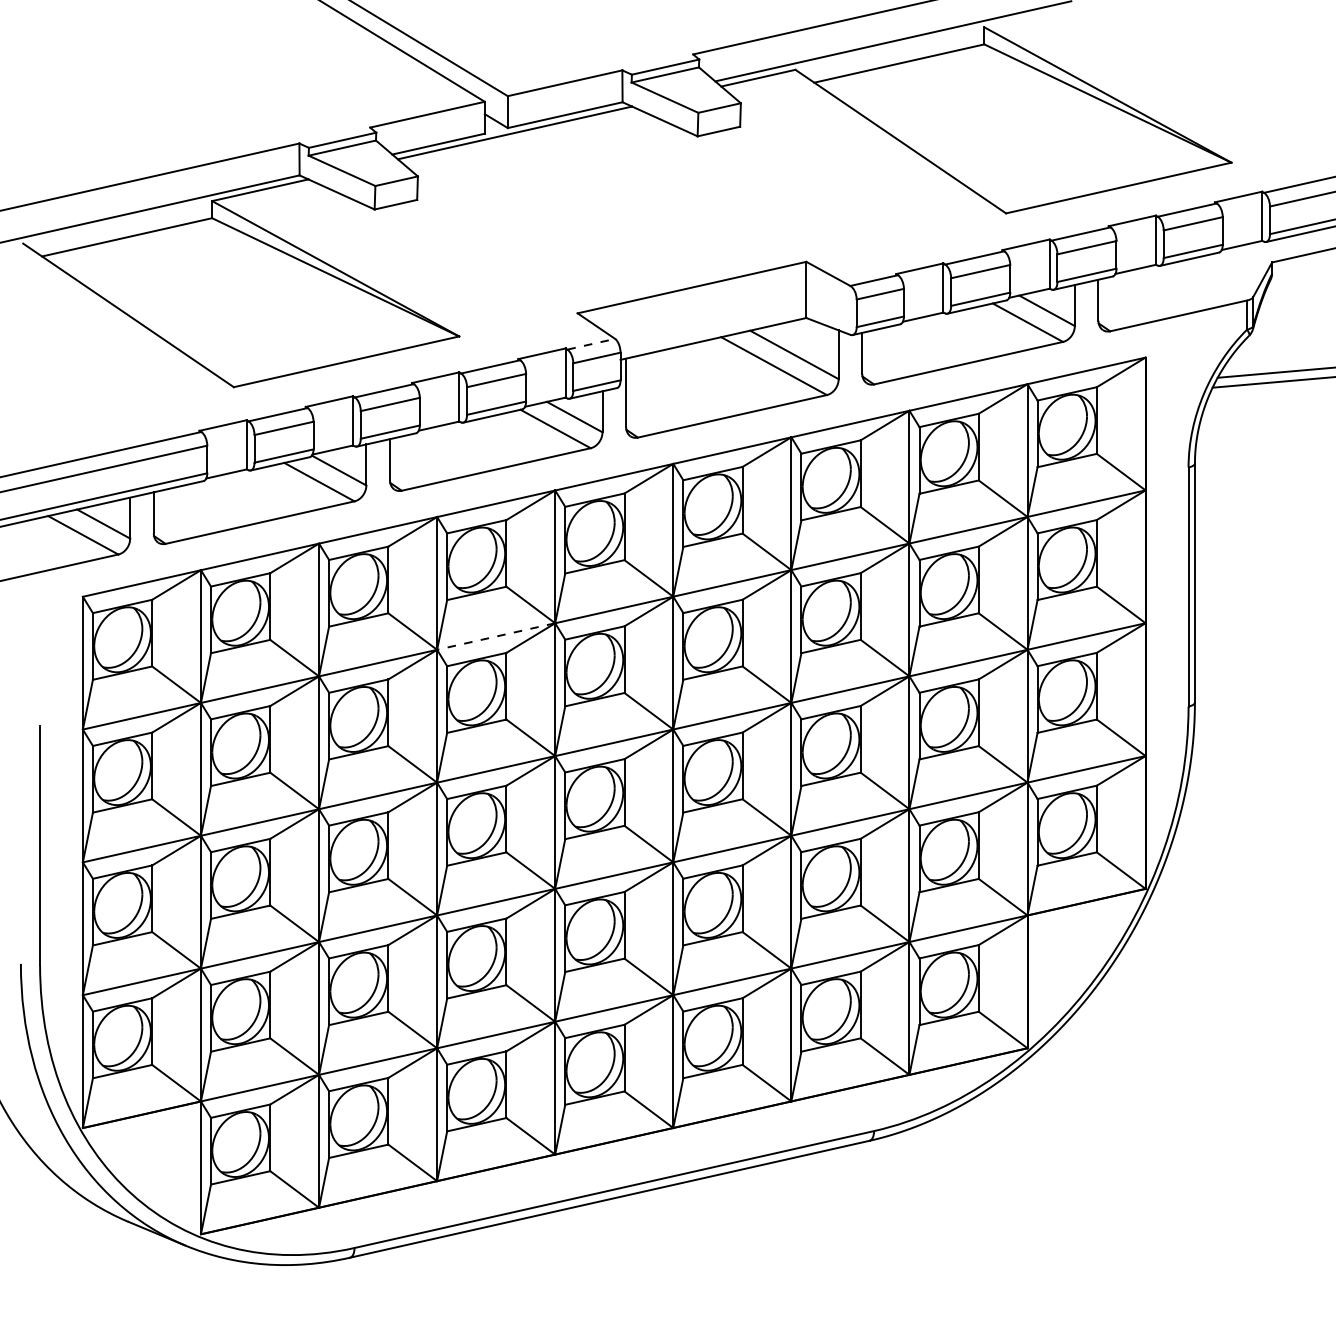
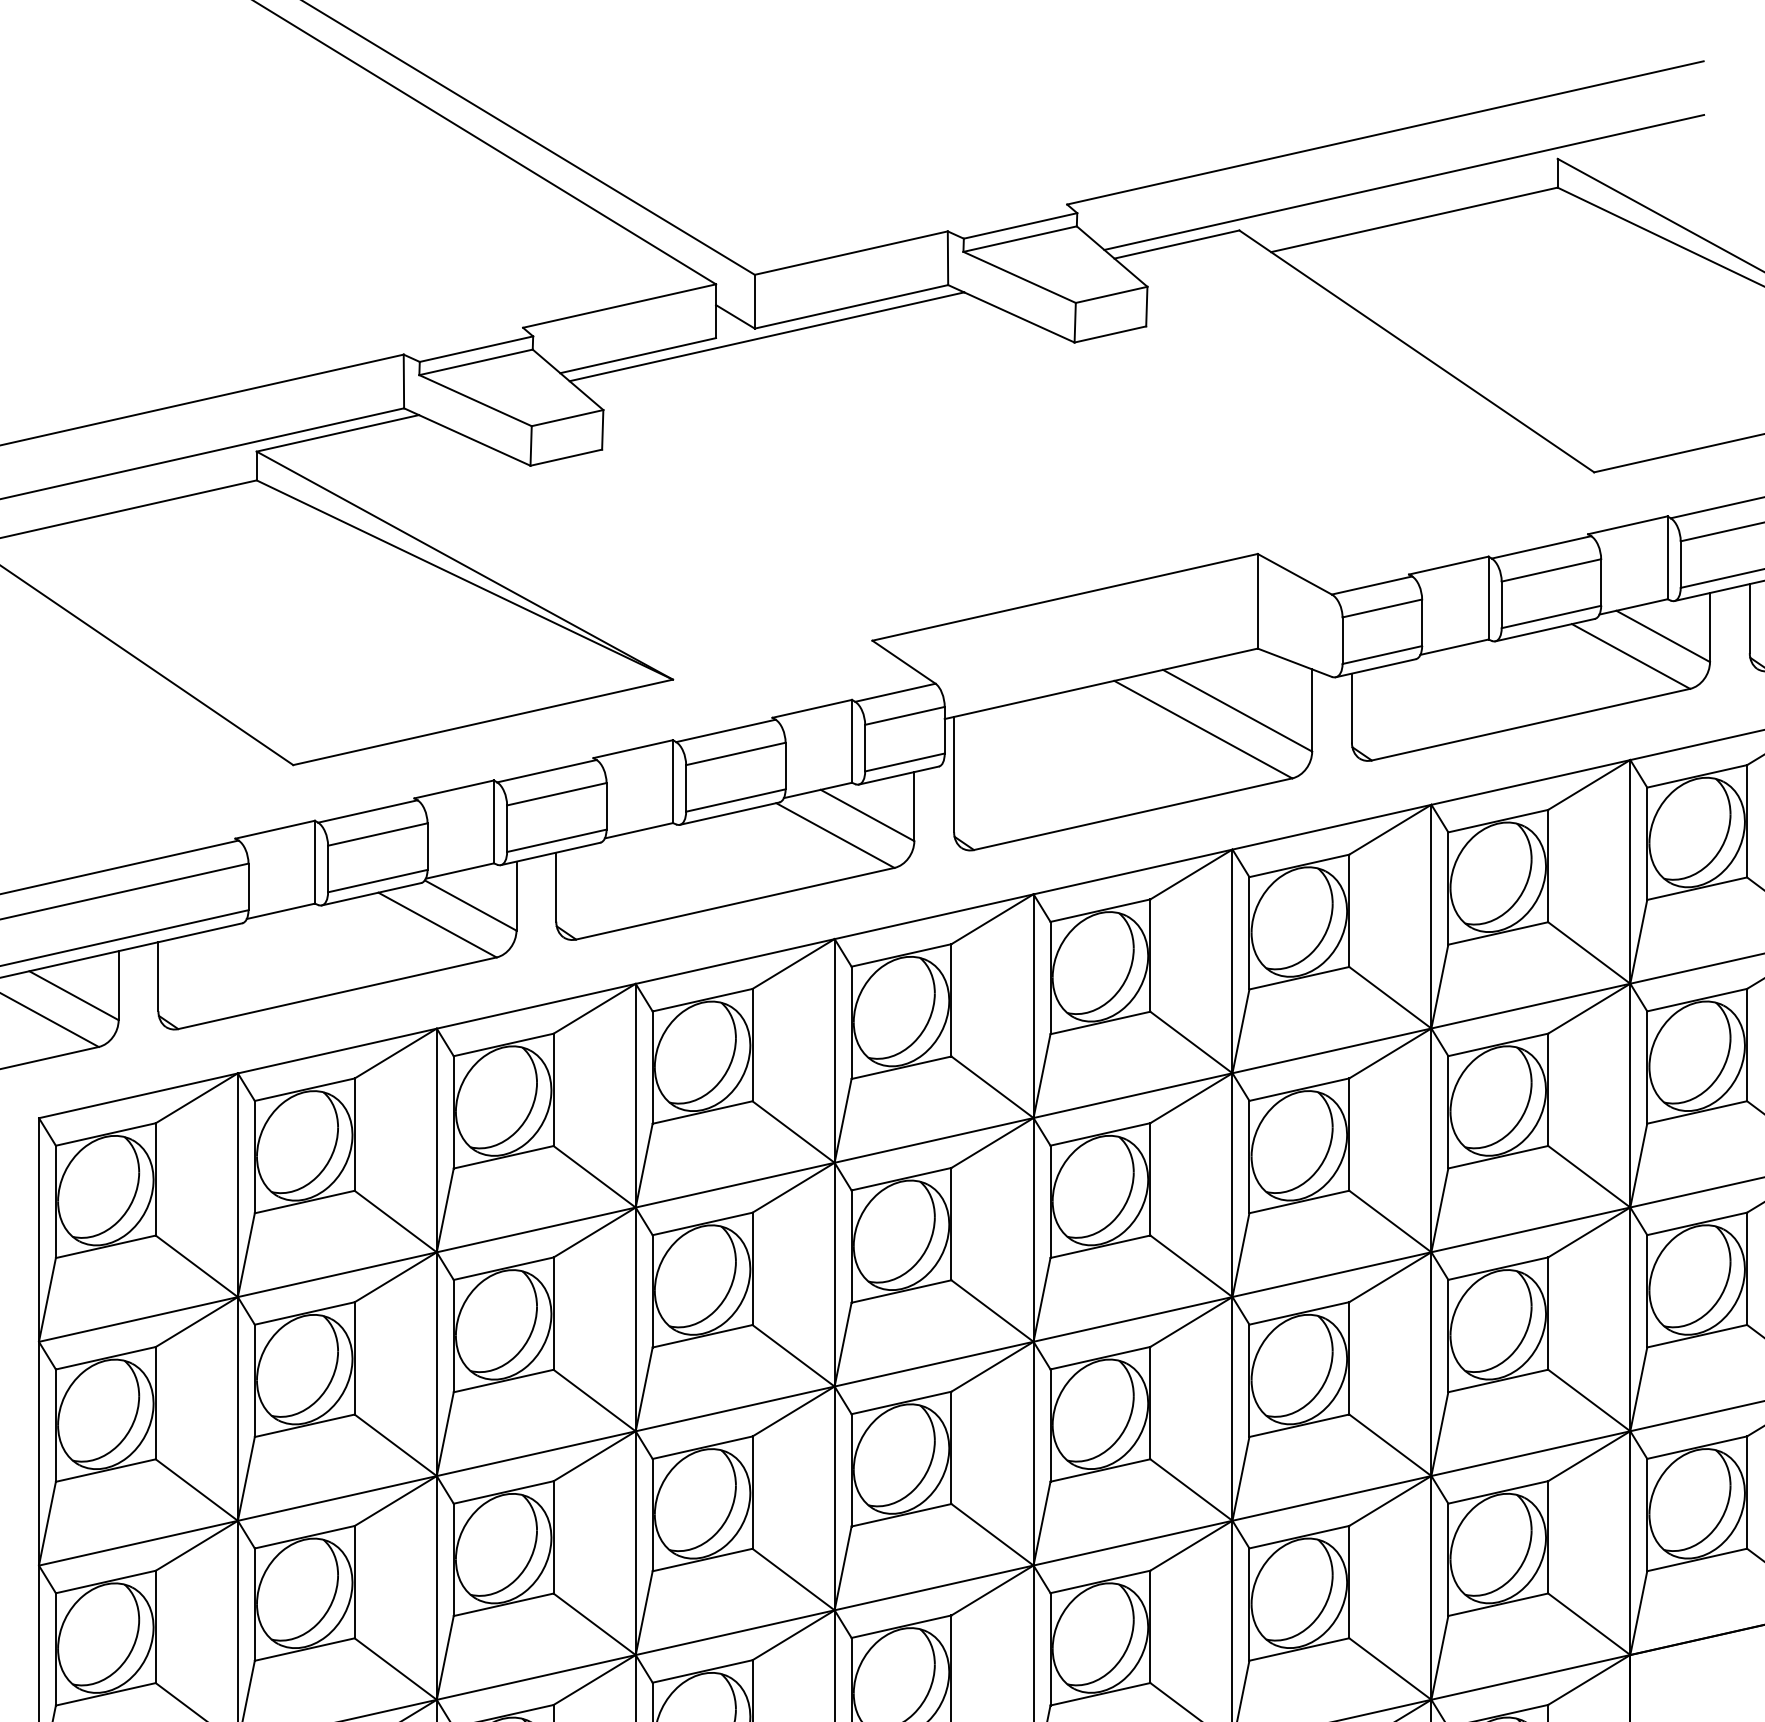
line: (591, 344) -> (895, 693), dashed -> solid
line: (496, 636) -> (735, 1185), dashed -> solid

